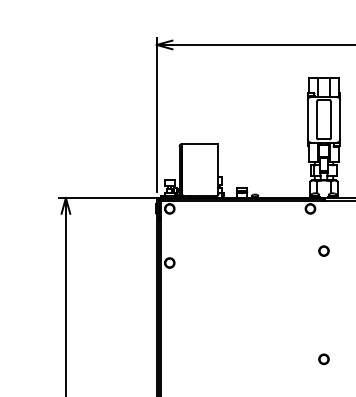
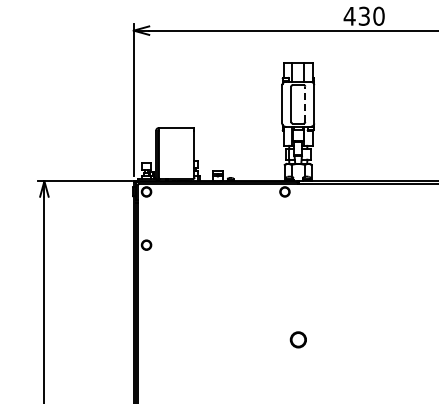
line: (331, 120) -> (305, 104), solid -> dashed
part: (323, 251) -> (297, 233), removed
part: (323, 358) -> (297, 339), size x1.6

